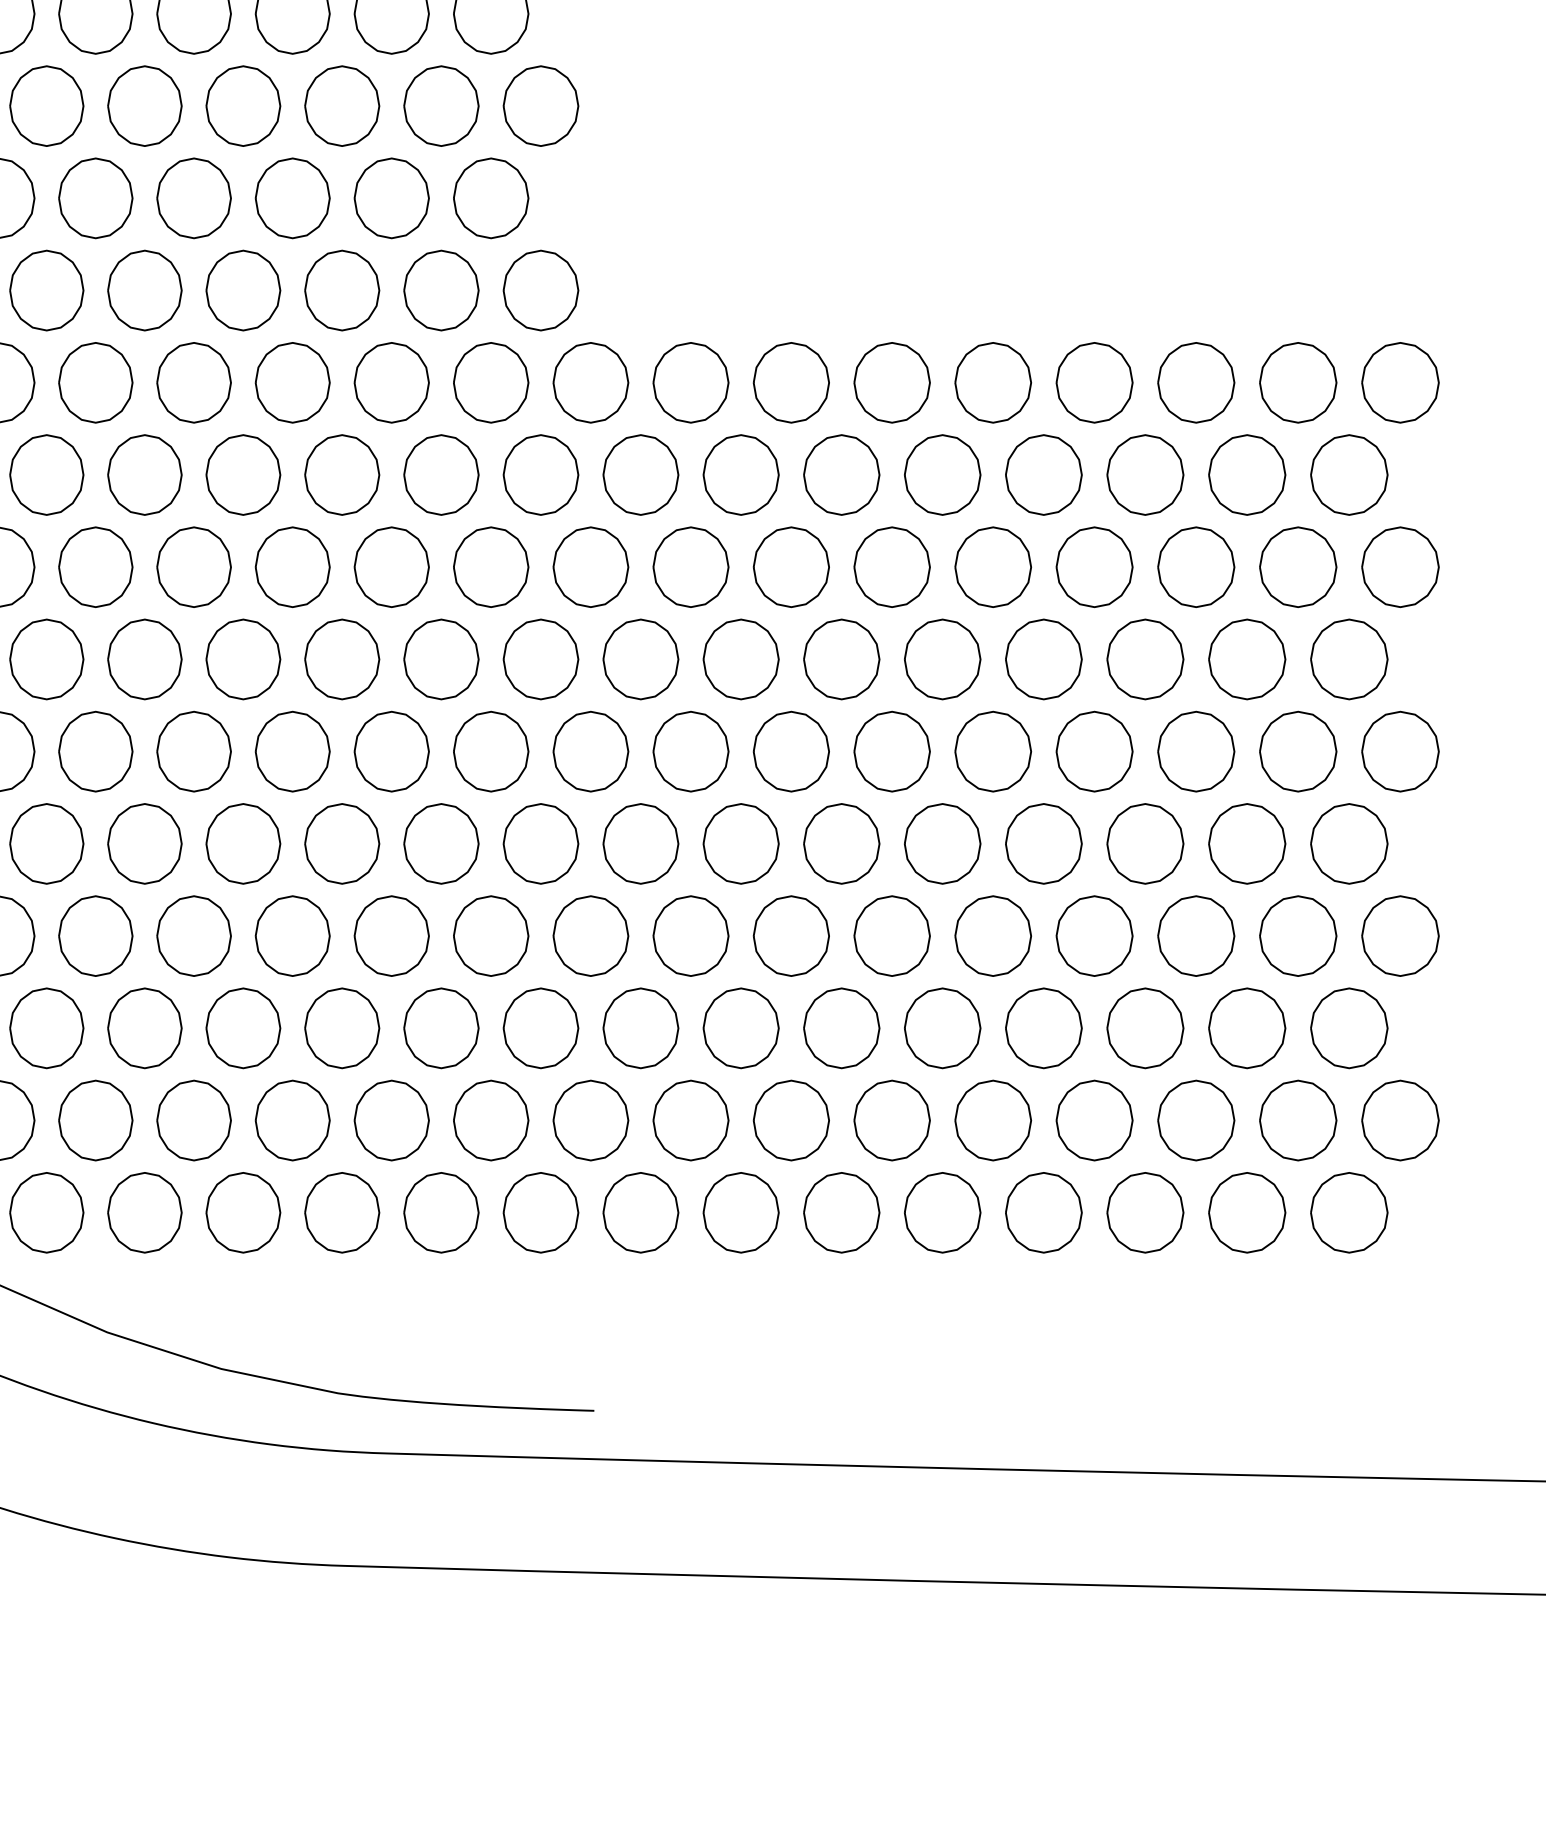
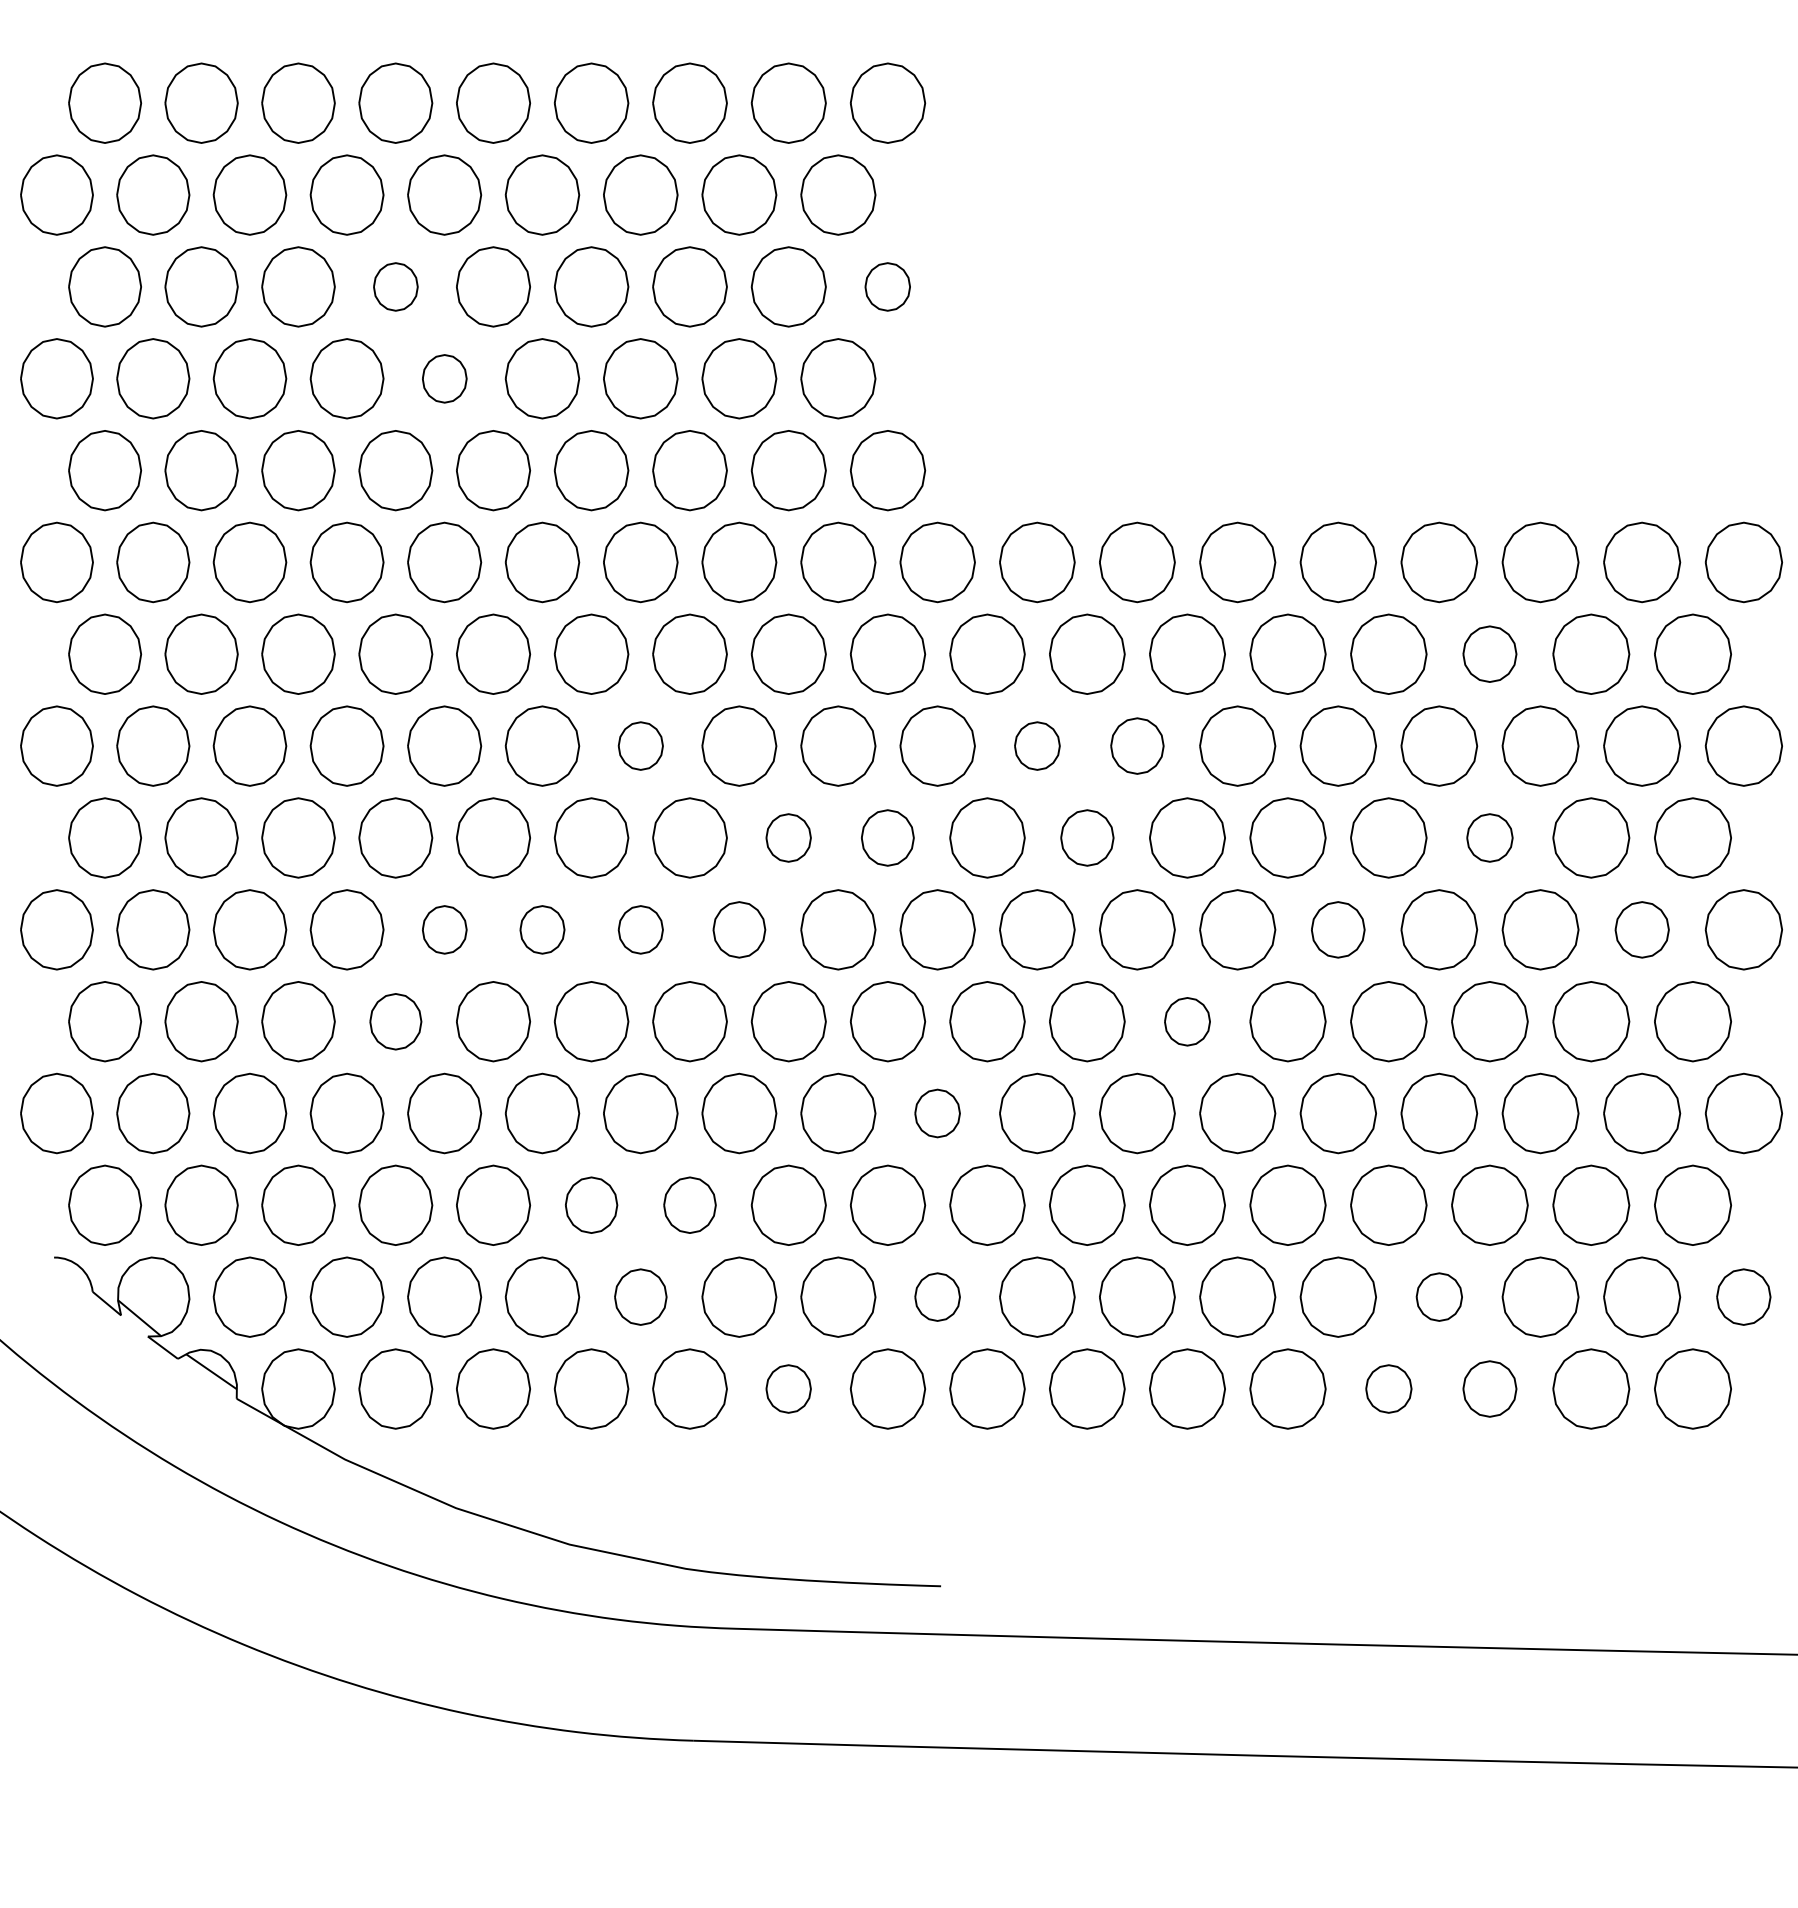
part: (46, 105) -> (395, 286), size x0.6
part: (540, 105) -> (887, 286), size x0.6
part: (95, 198) -> (444, 378), size x0.6
part: (1144, 474) -> (1489, 653), size x0.7
part: (292, 566) -> (640, 745), size x0.6
part: (691, 566) -> (1037, 745), size x0.6
part: (791, 566) -> (1137, 745), size x0.7
part: (441, 658) -> (788, 837), size x0.6
part: (540, 658) -> (887, 837), size x0.7
part: (741, 658) -> (1087, 837), size x0.7
part: (1144, 658) -> (1489, 837), size x0.6
part: (95, 751) -> (444, 929), size x0.6
part: (194, 751) -> (542, 929), size x0.6
part: (292, 751) -> (640, 929), size x0.6
part: (391, 751) -> (739, 929), size x0.7
part: (992, 751) -> (1337, 929), size x0.7
part: (1298, 751) -> (1642, 929), size x0.7
part: (46, 843) -> (395, 1021), size x0.7
part: (841, 843) -> (1187, 1021), size x0.6
part: (590, 936) -> (937, 1113), size x0.6
part: (243, 1027) -> (591, 1204), size x0.7
part: (341, 1027) -> (689, 1204), size x0.7
part: (292, 1119) -> (640, 1296), size x0.7
part: (590, 1119) -> (937, 1296), size x0.6
part: (1094, 1119) -> (1439, 1296), size x0.6
part: (1400, 1119) -> (1743, 1296), size x0.7
part: (441, 1212) -> (788, 1388), size x0.6
part: (1043, 1212) -> (1388, 1388), size x0.6
part: (1144, 1212) -> (1489, 1388), size x0.7

